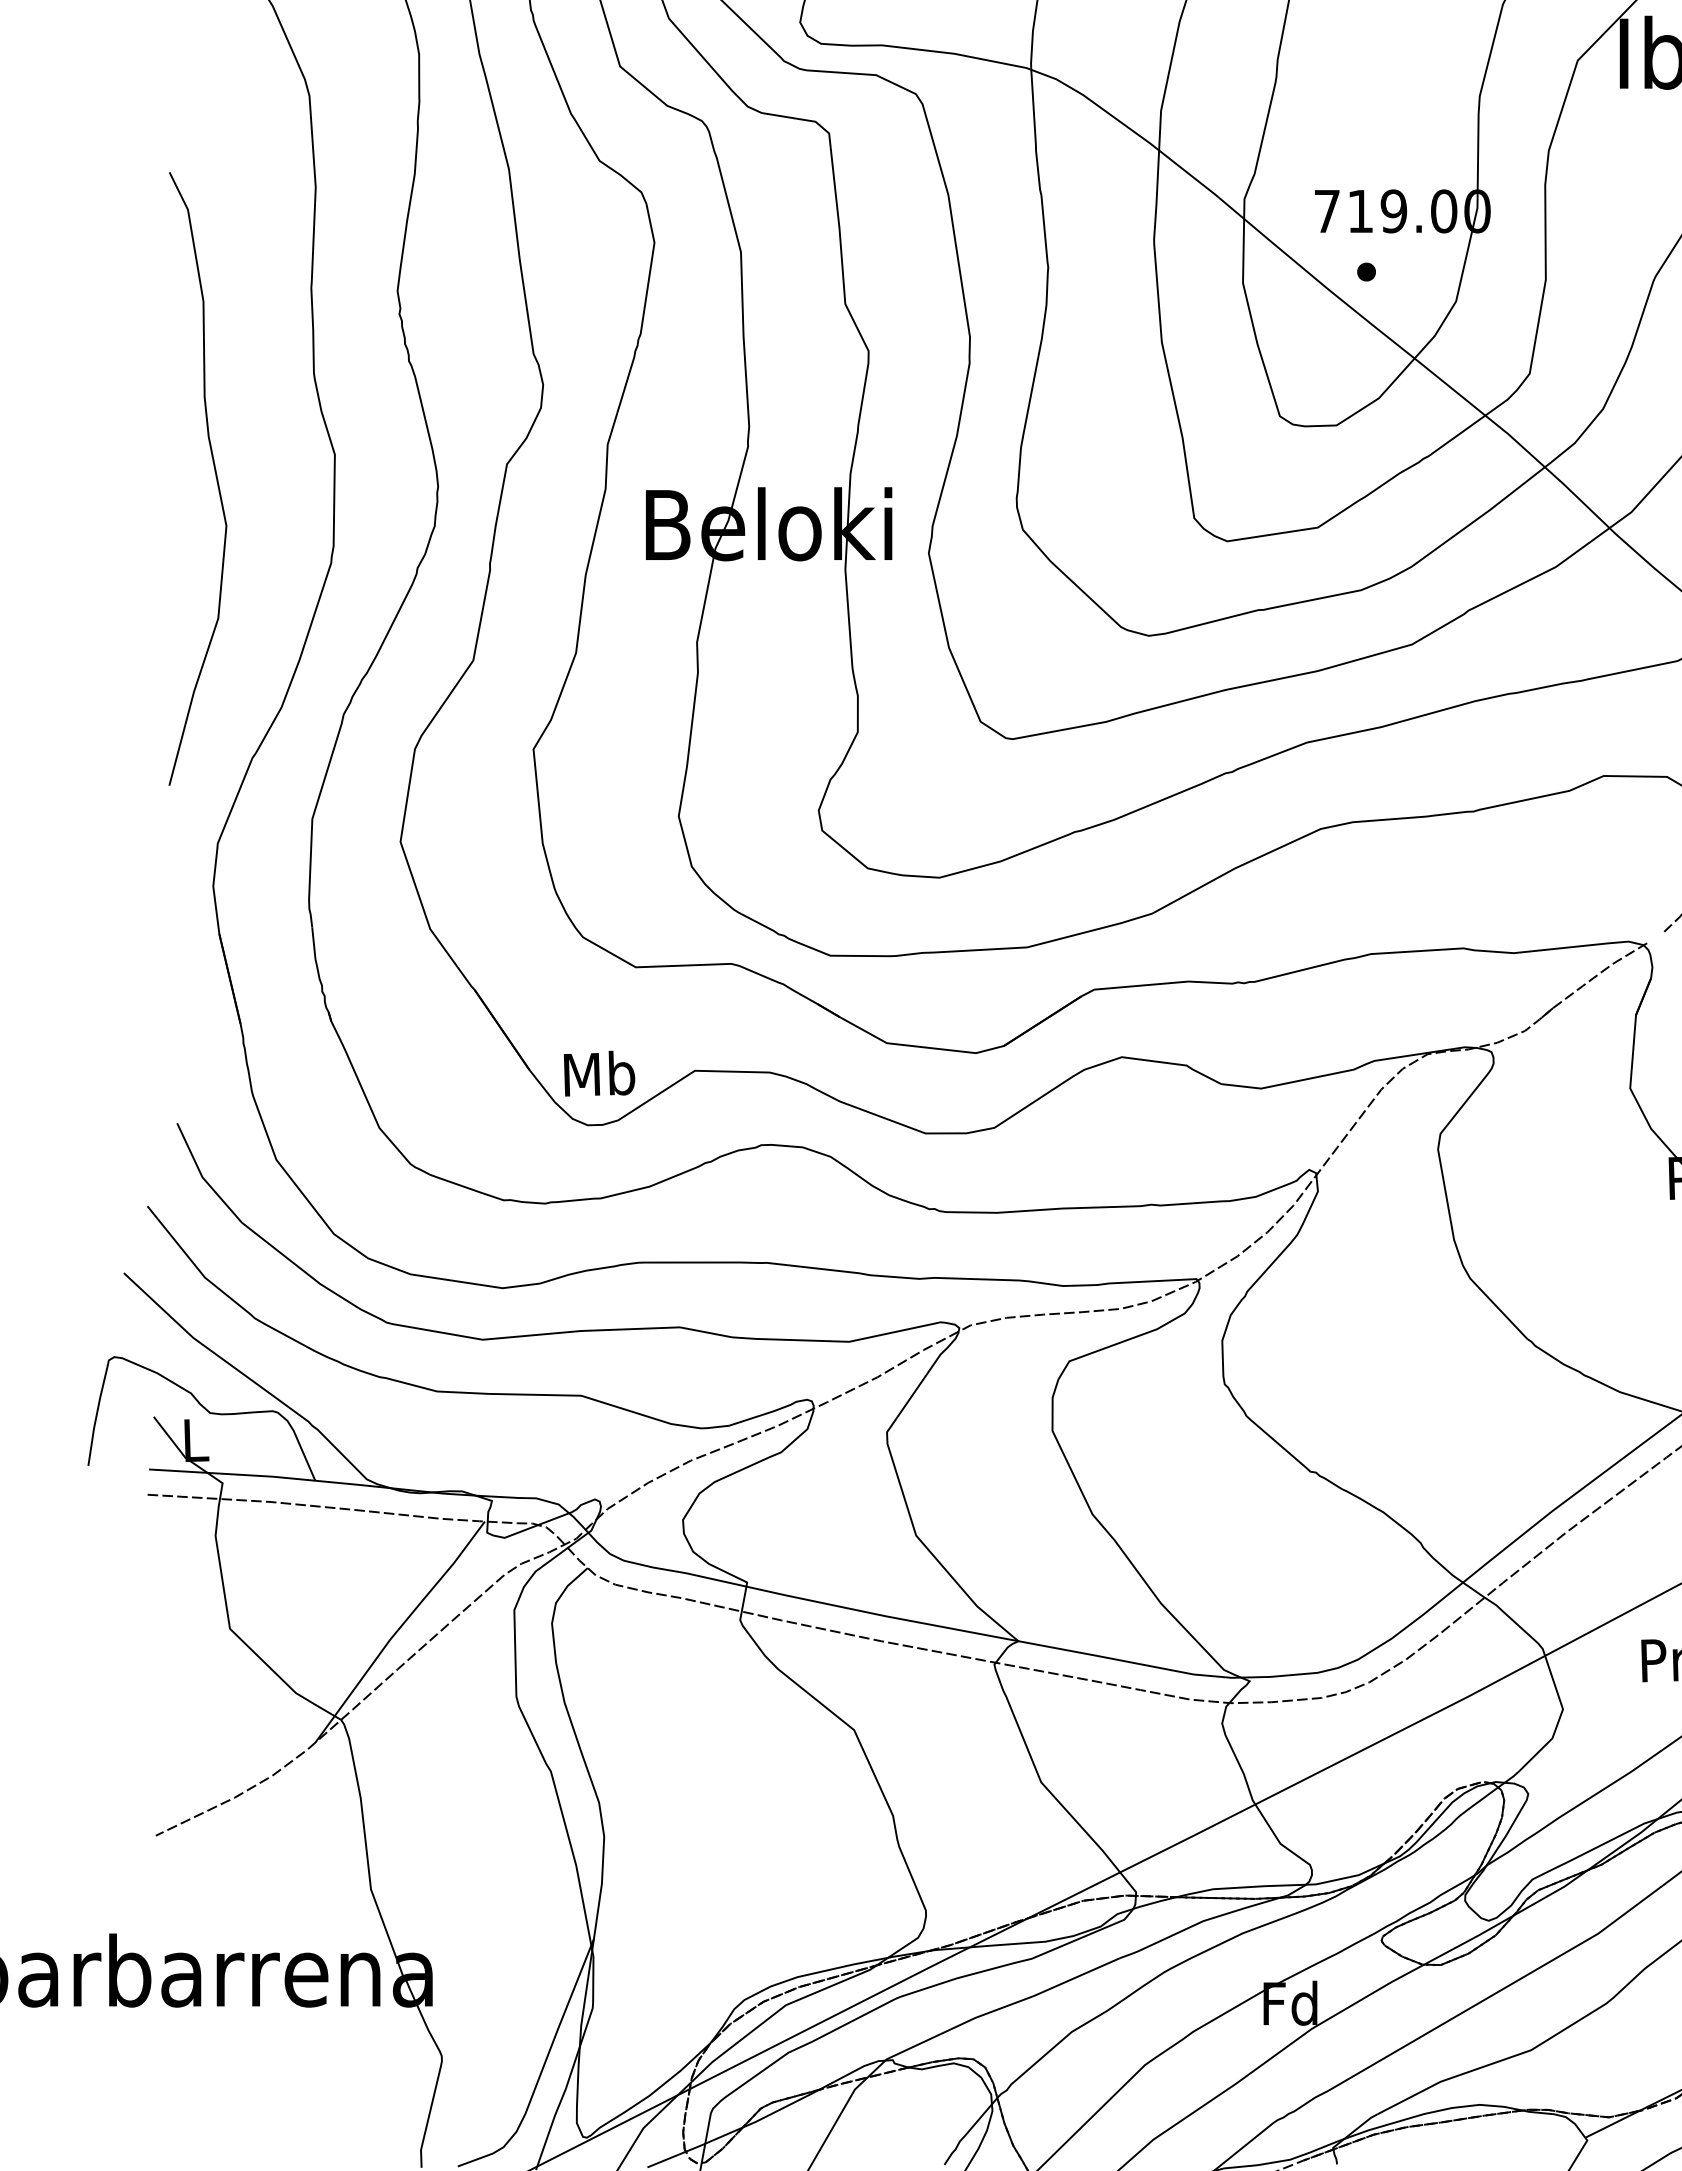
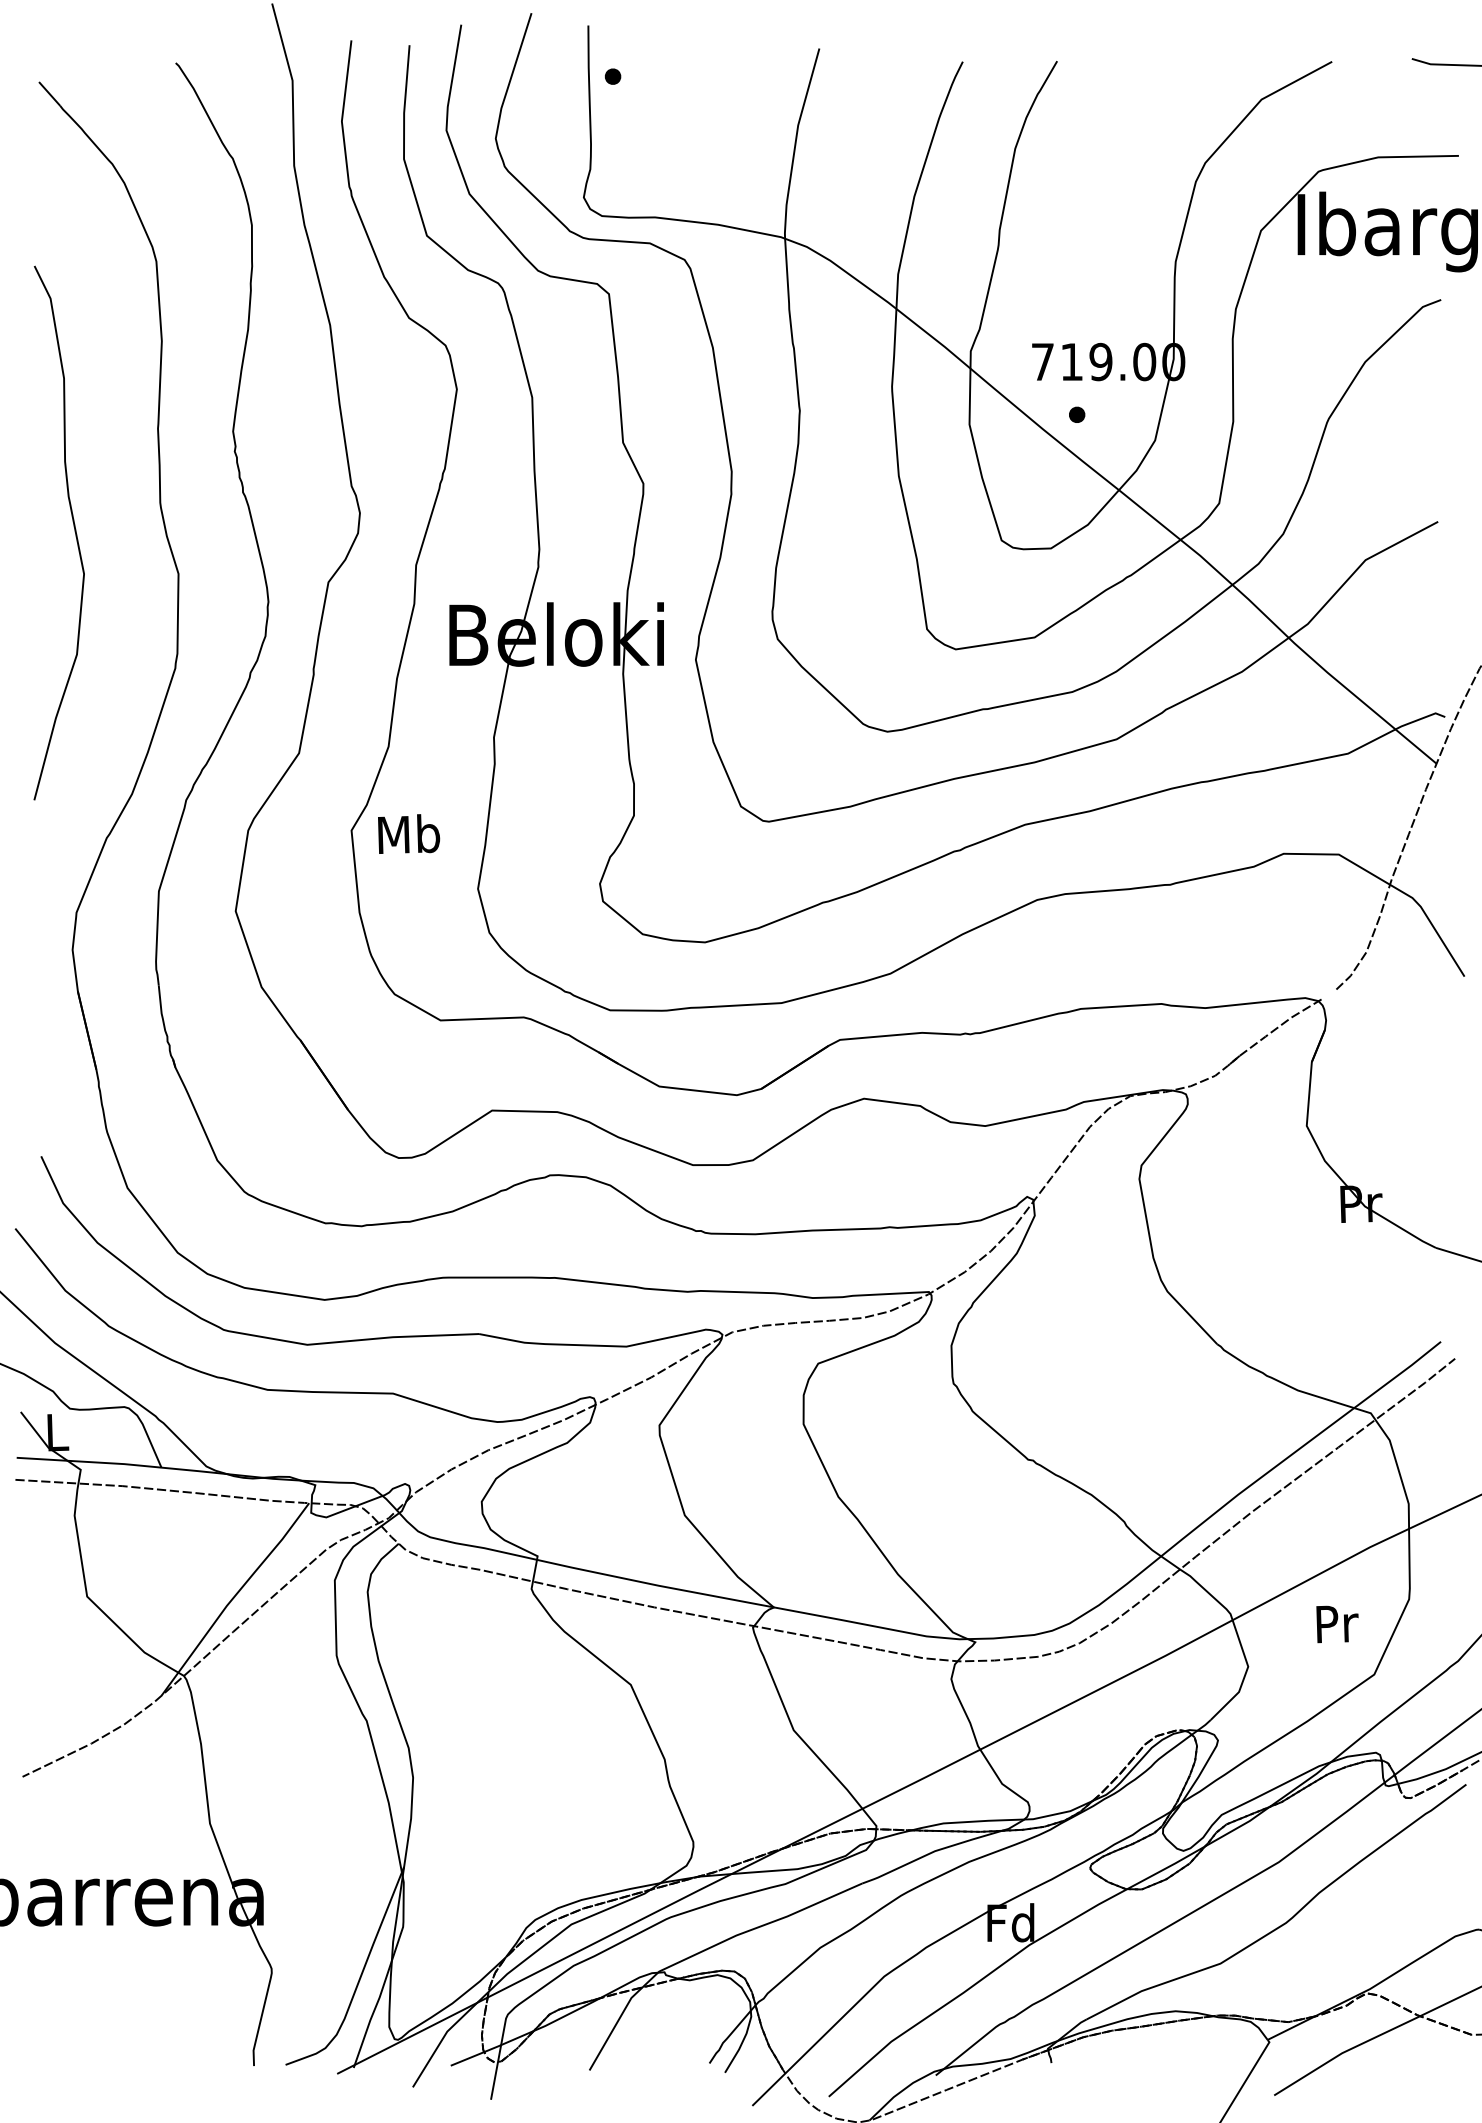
curve: (215, 477) -> (74, 531), moved
text: (600, 1073) -> (409, 833), moved

